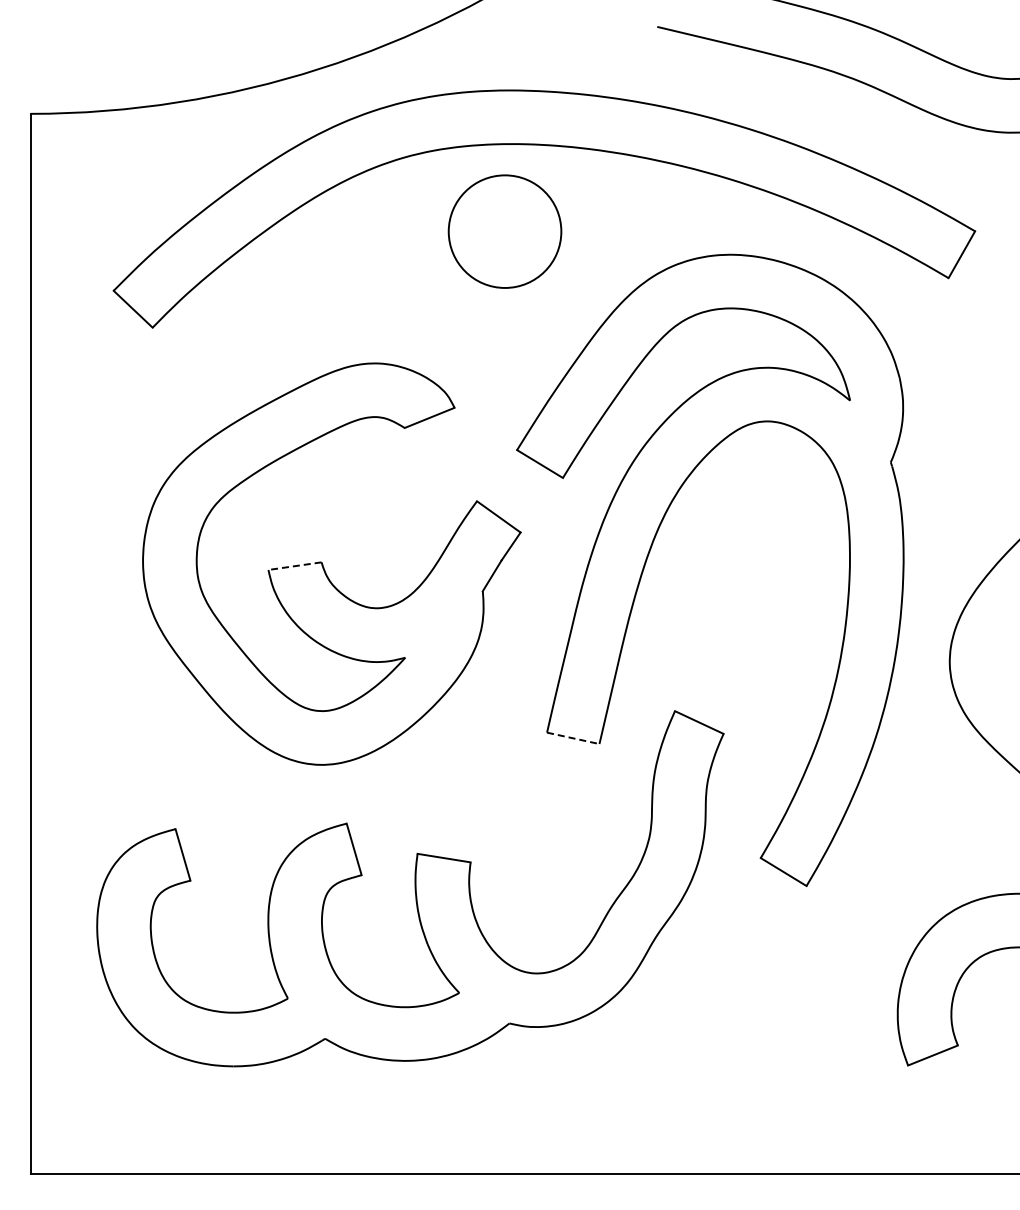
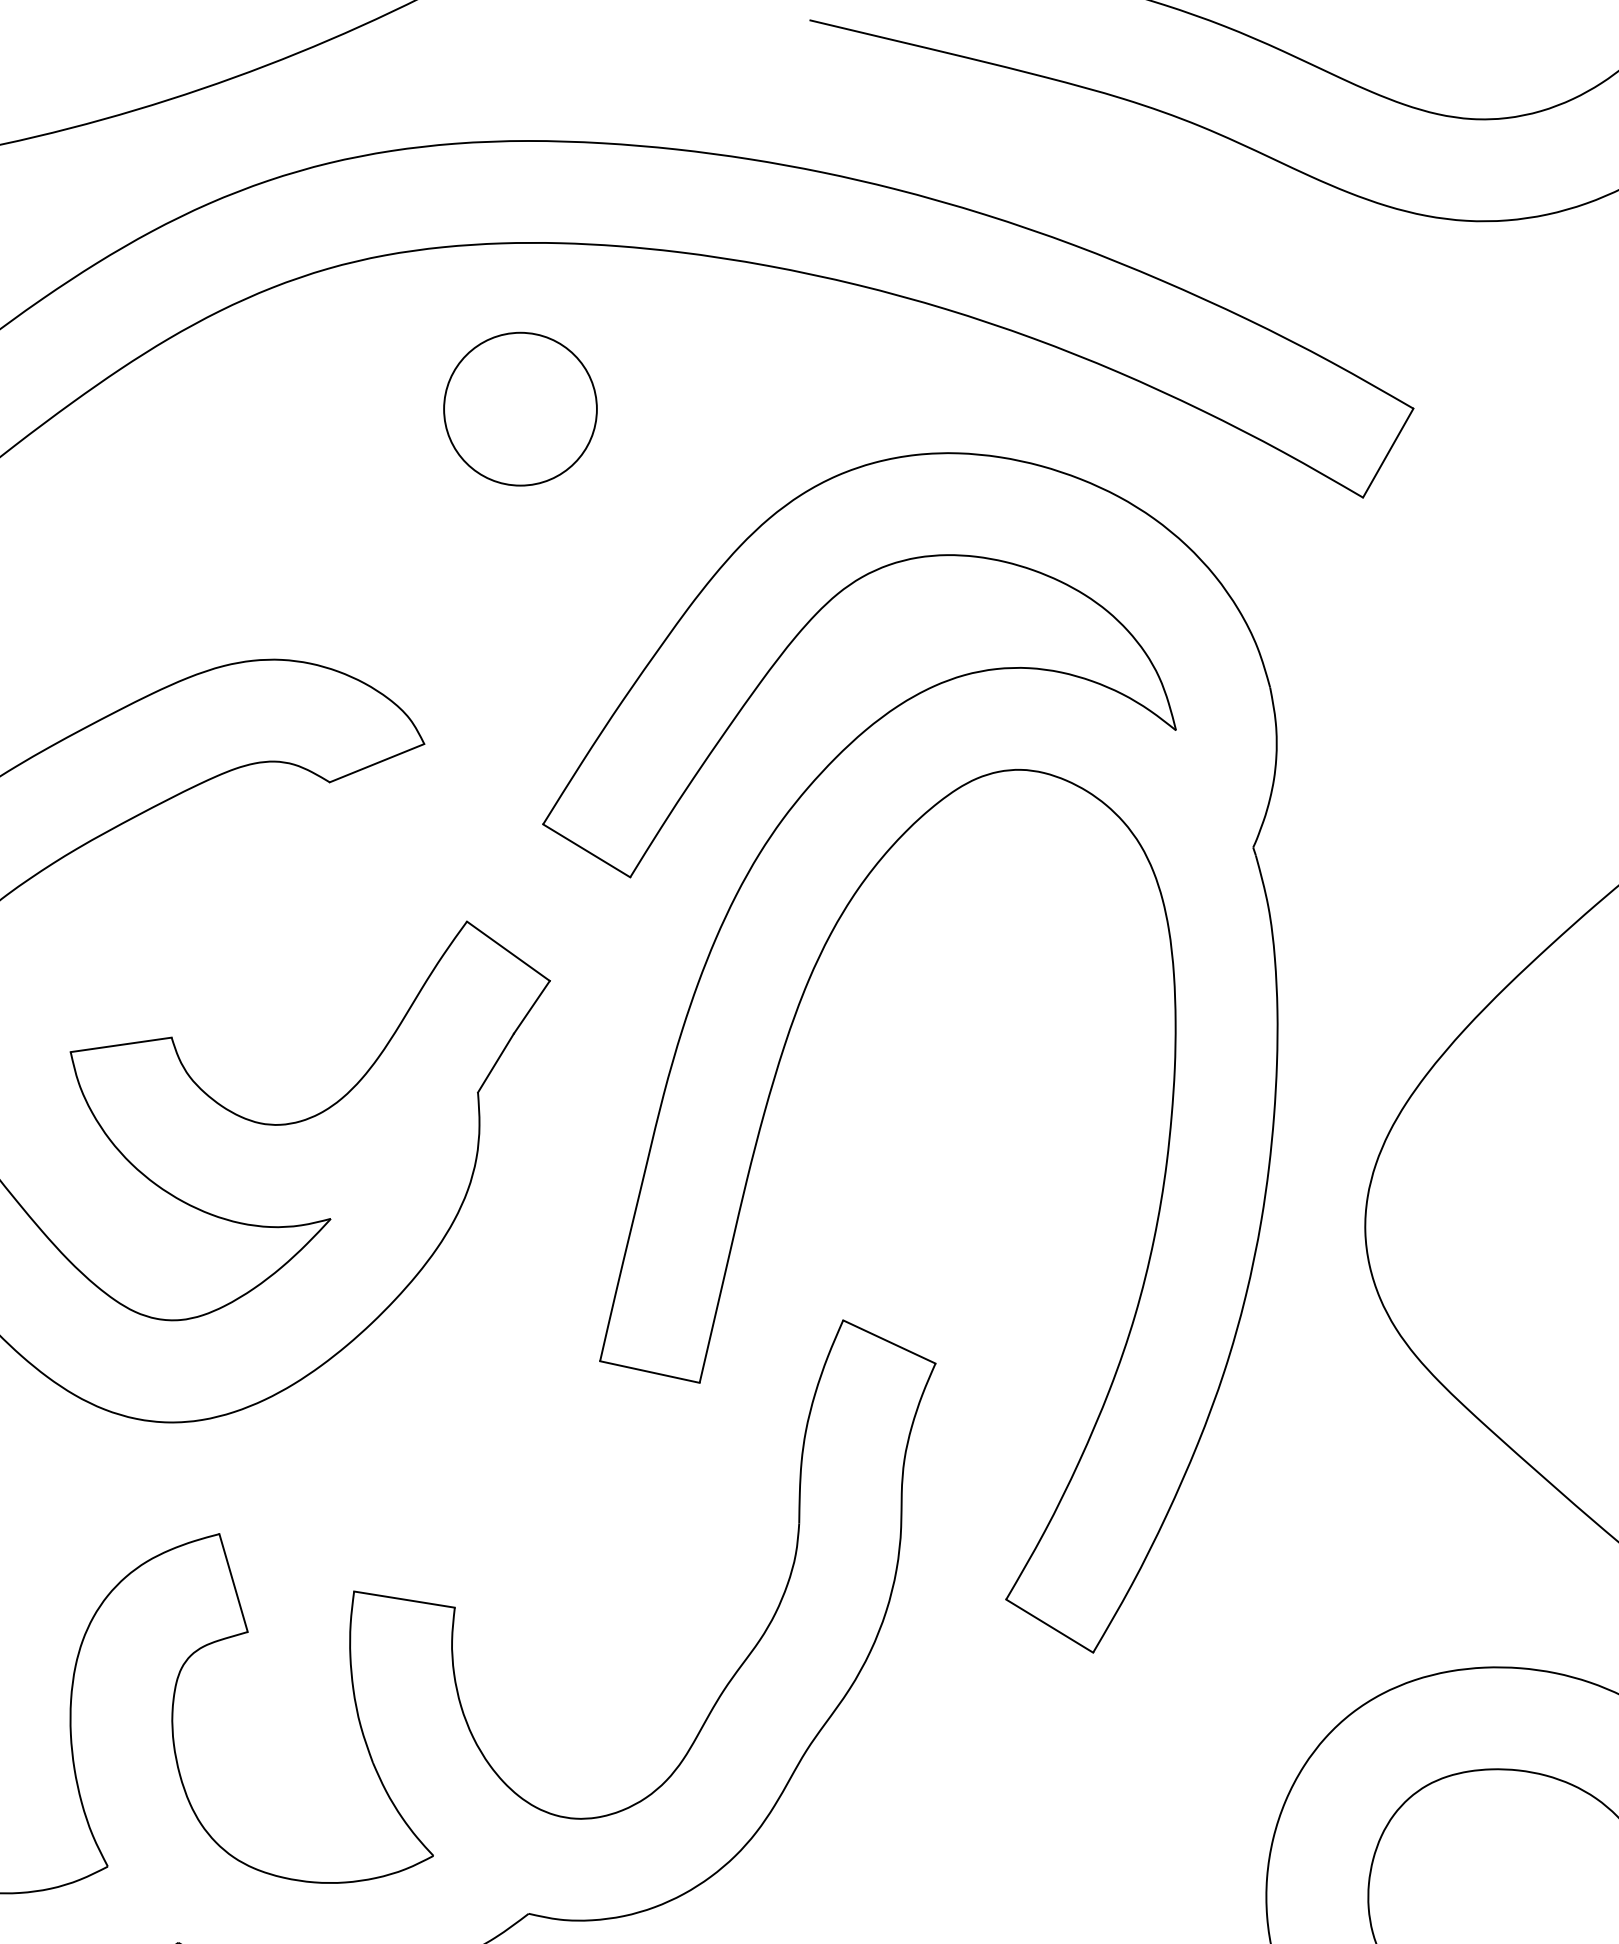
circle: (505, 231) -> (521, 408), size x0.71
line: (295, 566) -> (122, 1045), dashed -> solid
line: (573, 738) -> (650, 1372), dashed -> solid

